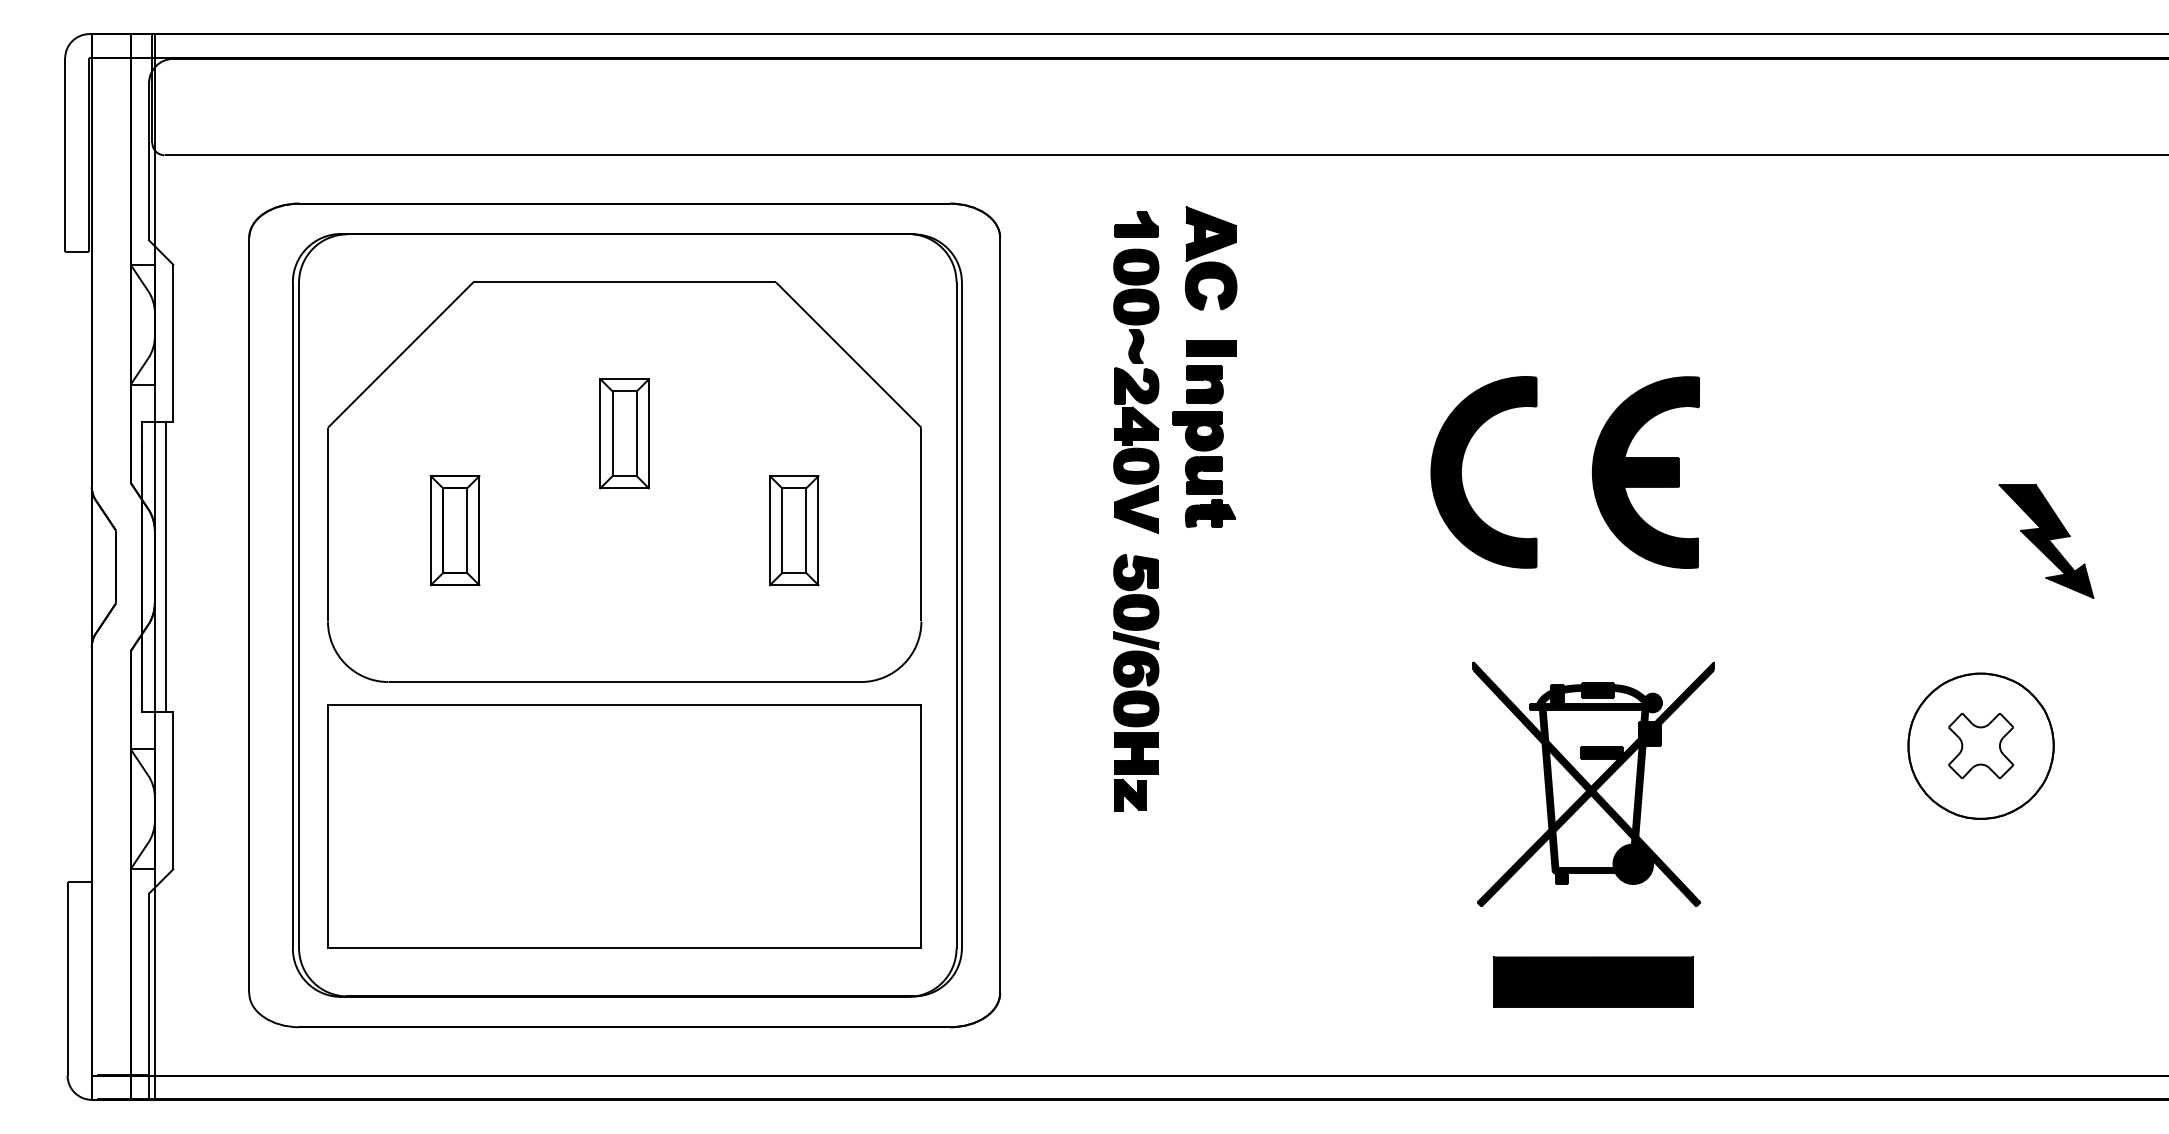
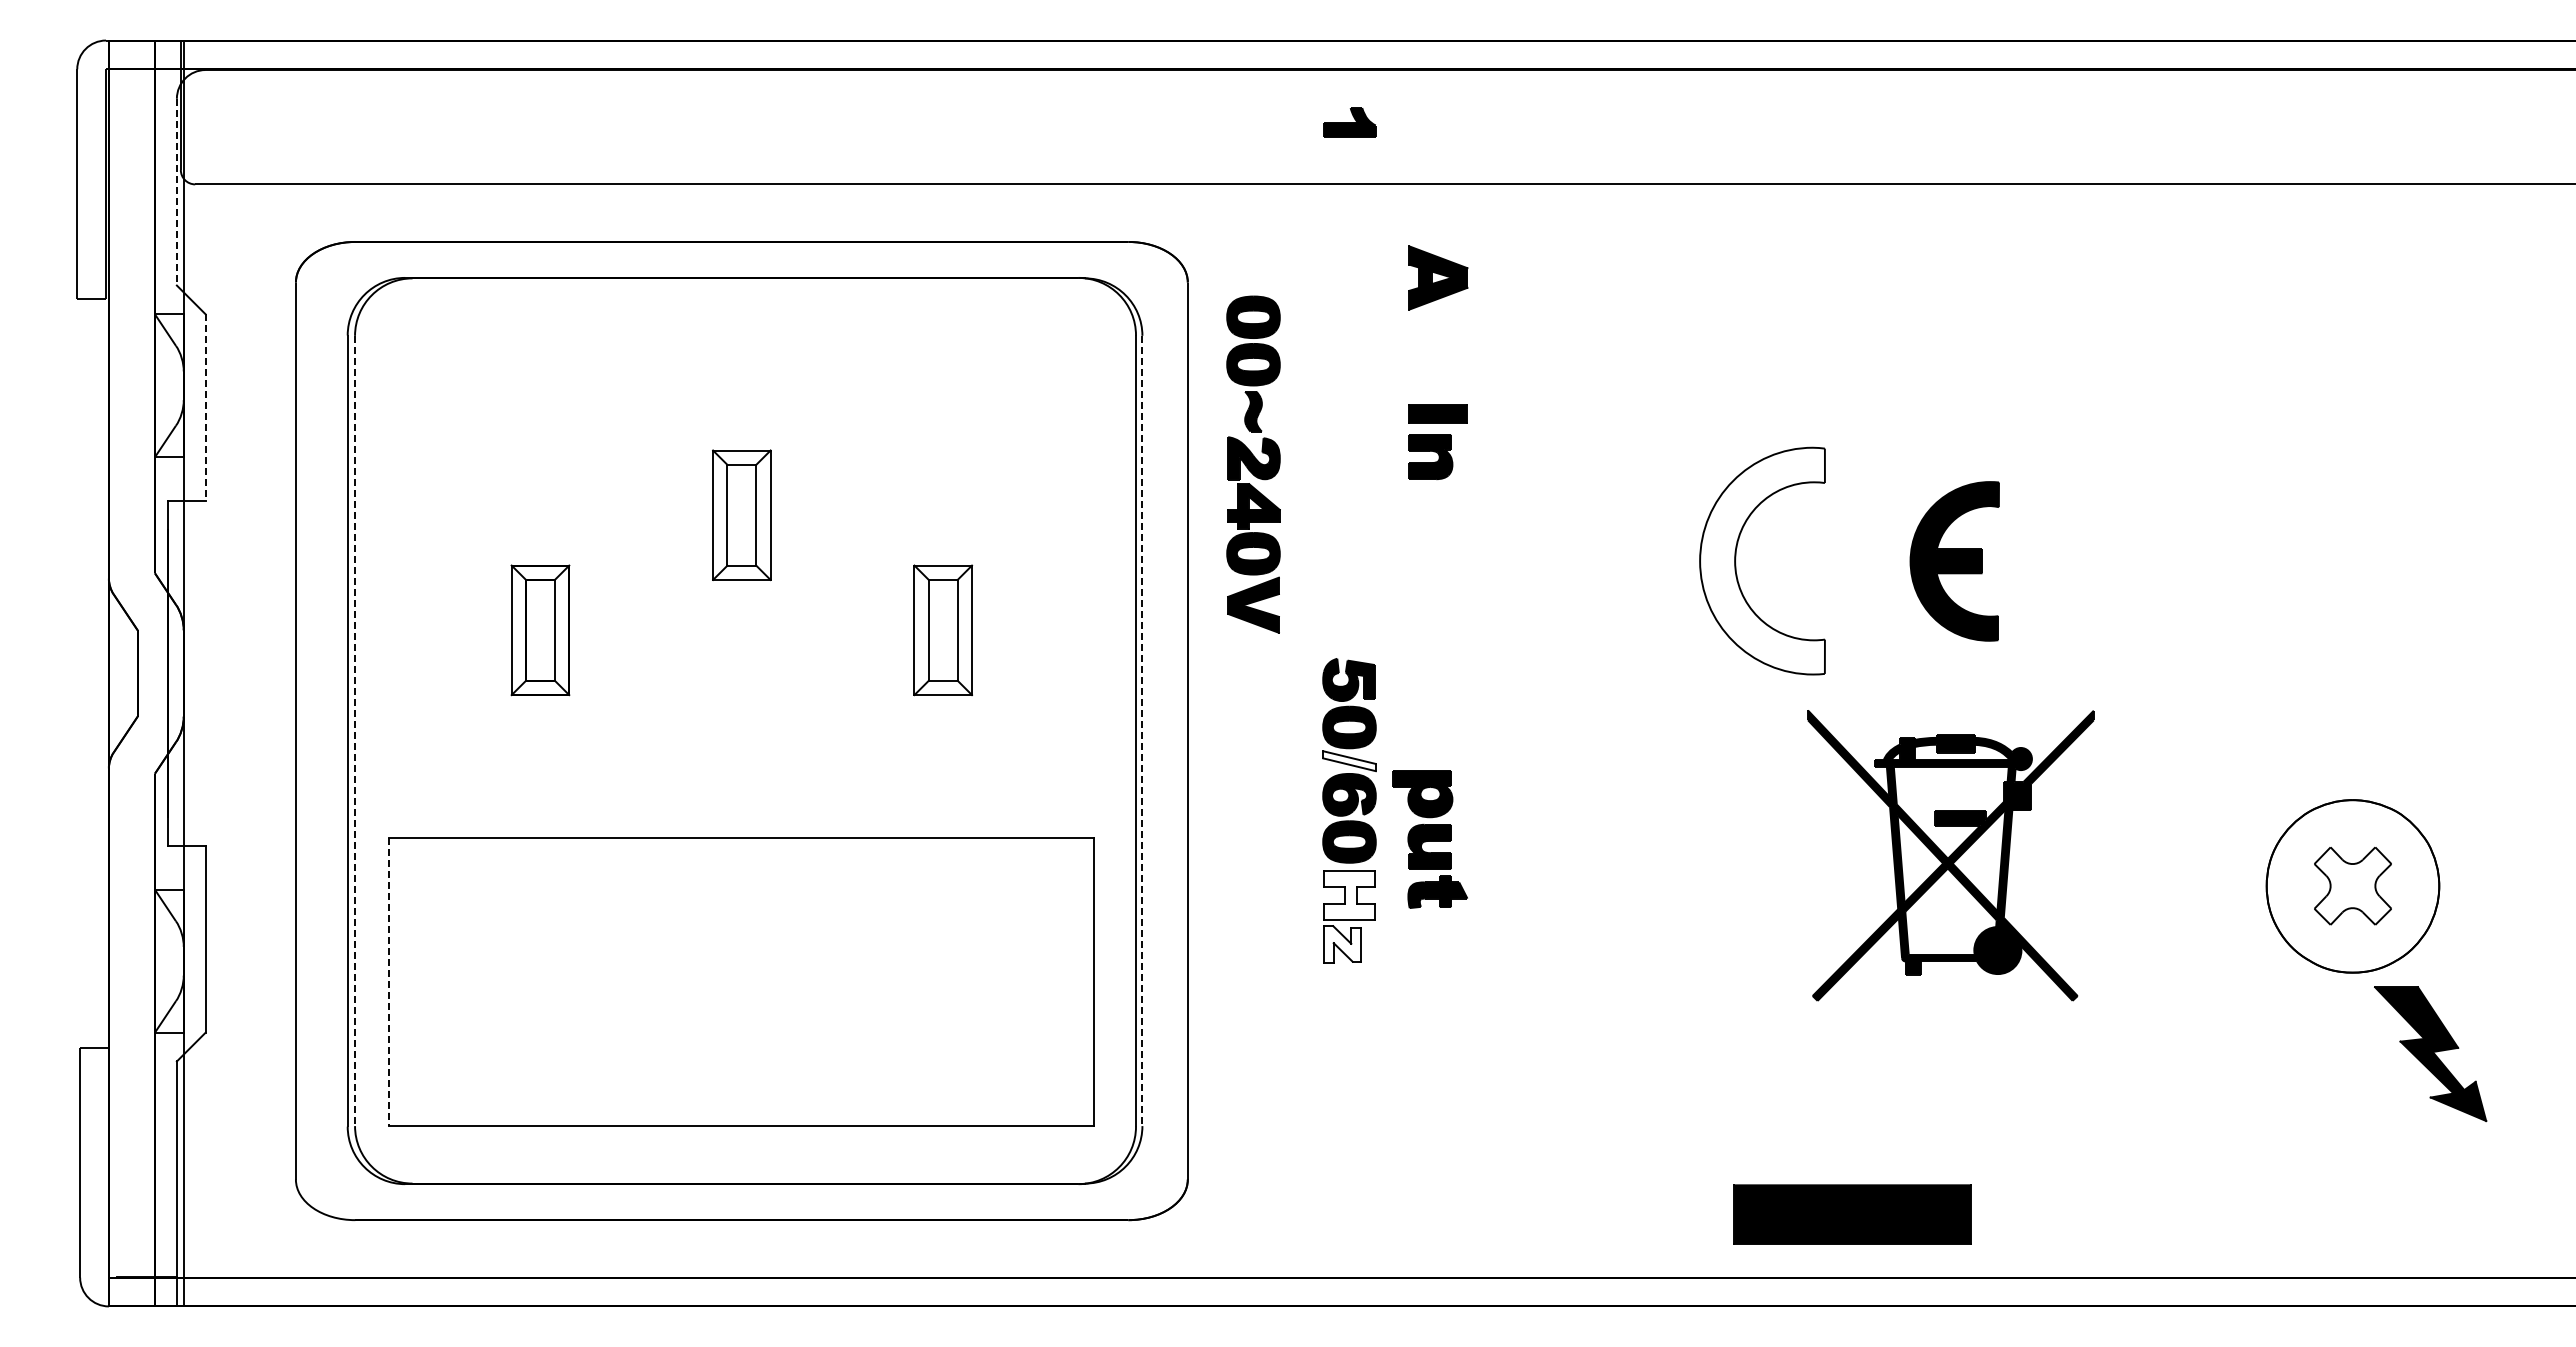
line: (148, 162) -> (176, 192), solid -> dashed
part: (1136, 224) -> (1349, 122), moved
part: (1211, 278) -> (1438, 330), removed
line: (173, 343) -> (205, 408), solid -> dashed
part: (1136, 391) -> (1253, 464), moved
part: (1203, 469) -> (1429, 839), moved
fill: (1483, 471) -> (1762, 560), removed
part: (1645, 472) -> (1954, 561), size x0.7
part: (624, 481) -> (741, 572), removed
part: (2046, 541) -> (2430, 1054), moved
line: (166, 567) -> (197, 673), removed
line: (299, 615) -> (355, 731), solid -> dashed
line: (962, 615) -> (1142, 731), solid -> dashed
fill: (1136, 641) -> (1349, 761), removed
fill: (1136, 753) -> (1349, 895), removed
part: (1593, 784) -> (1950, 855), moved
fill: (1130, 795) -> (1342, 944), removed
line: (328, 827) -> (389, 982), solid -> dashed
part: (1593, 982) -> (1852, 1214), moved

